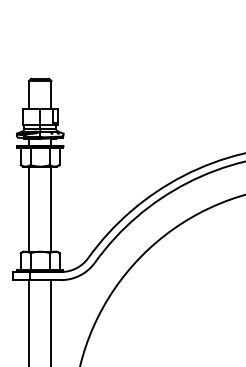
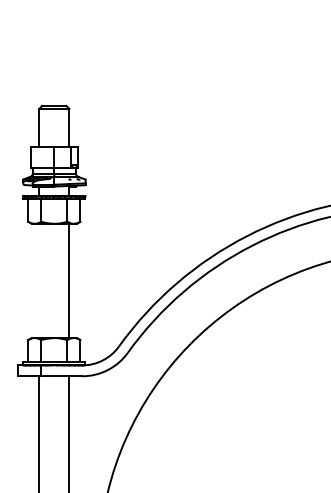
line: (29, 208) -> (39, 280), removed

